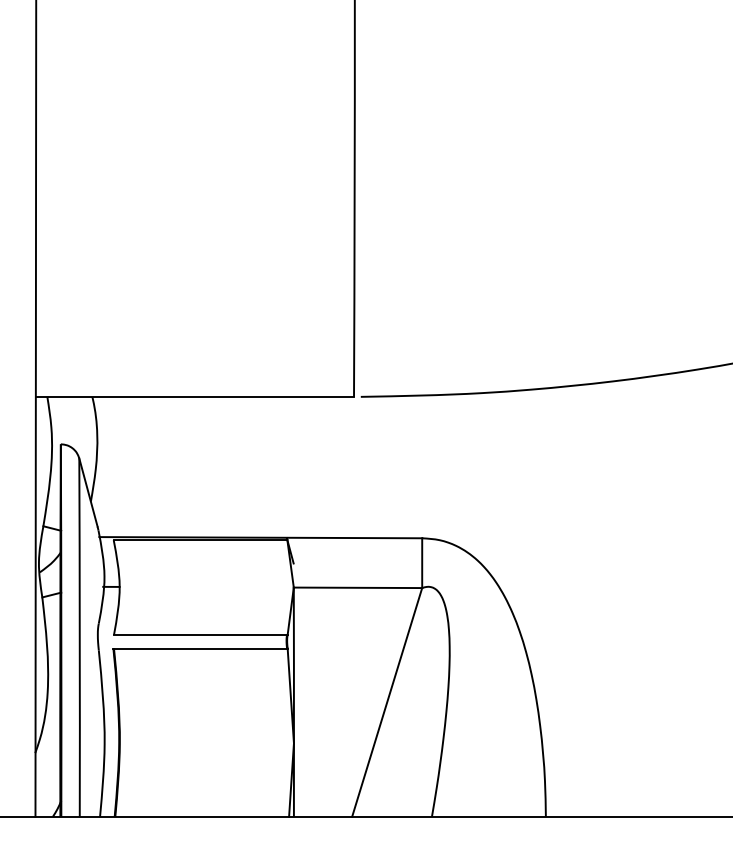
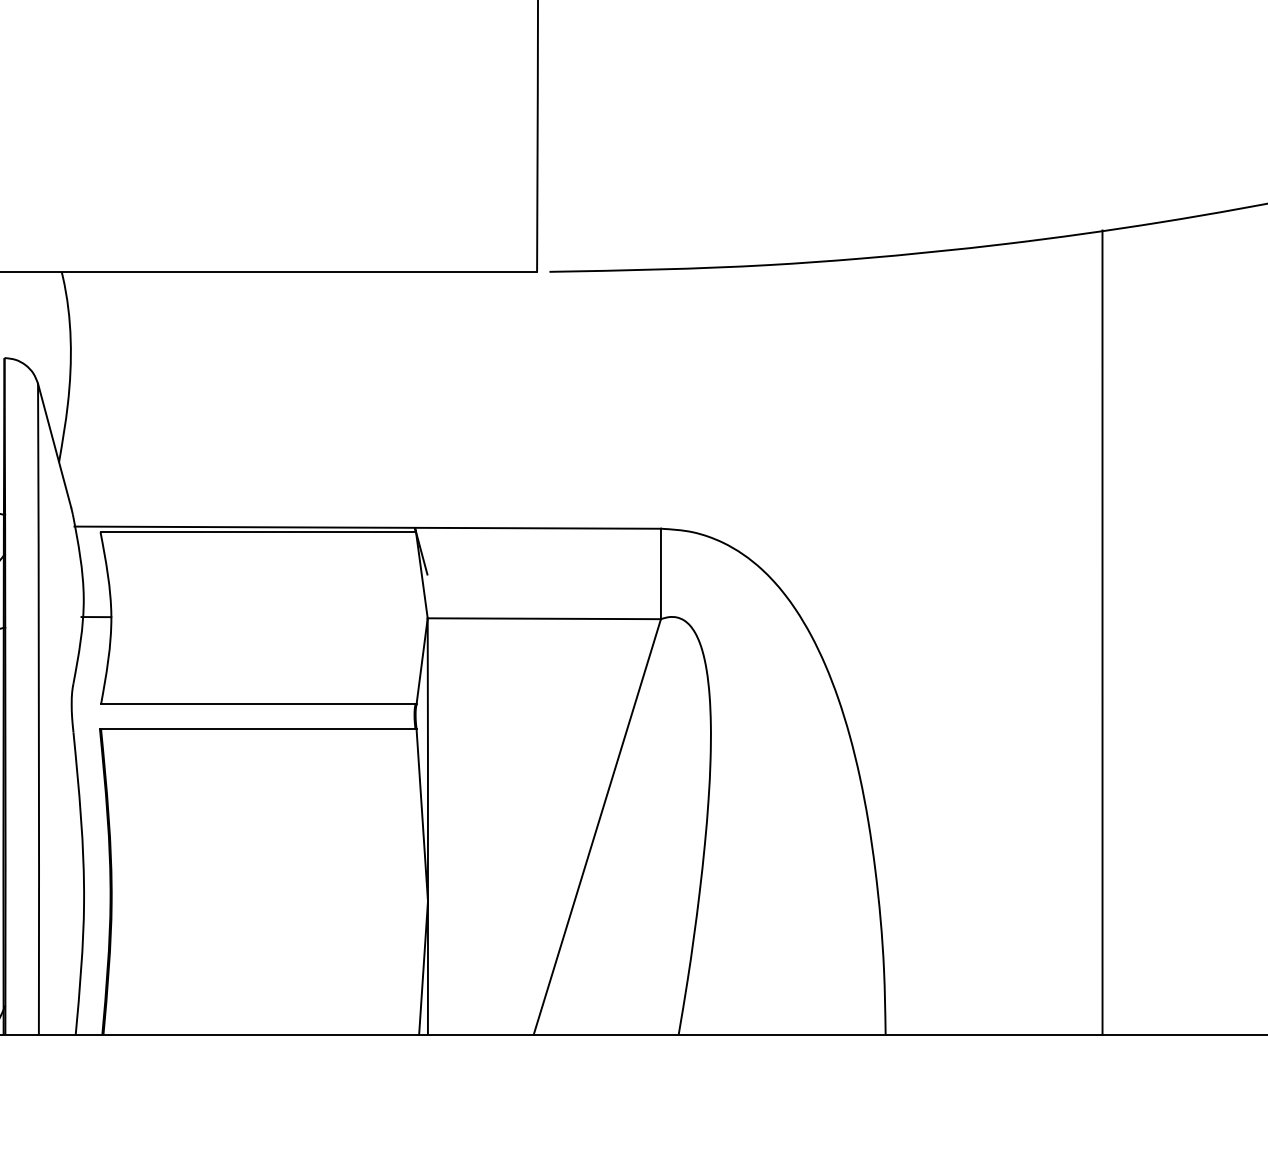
line: (665, 595) -> (1102, 632), added

